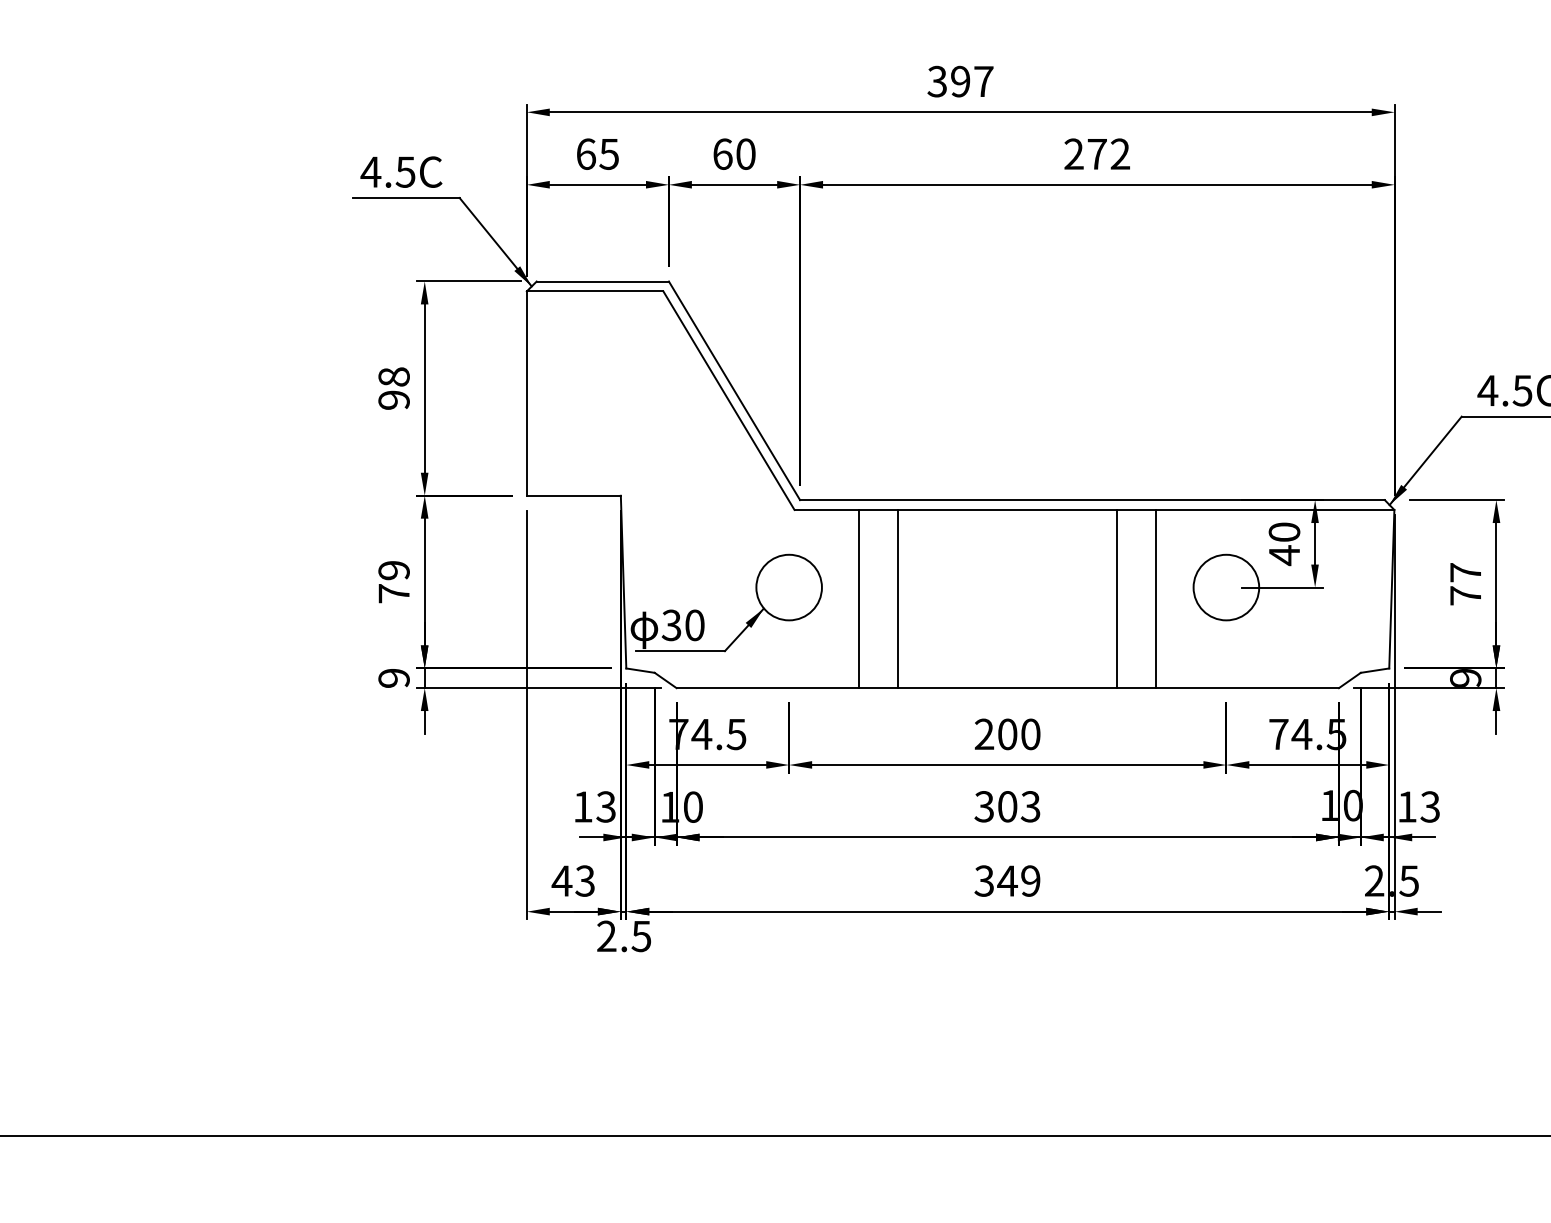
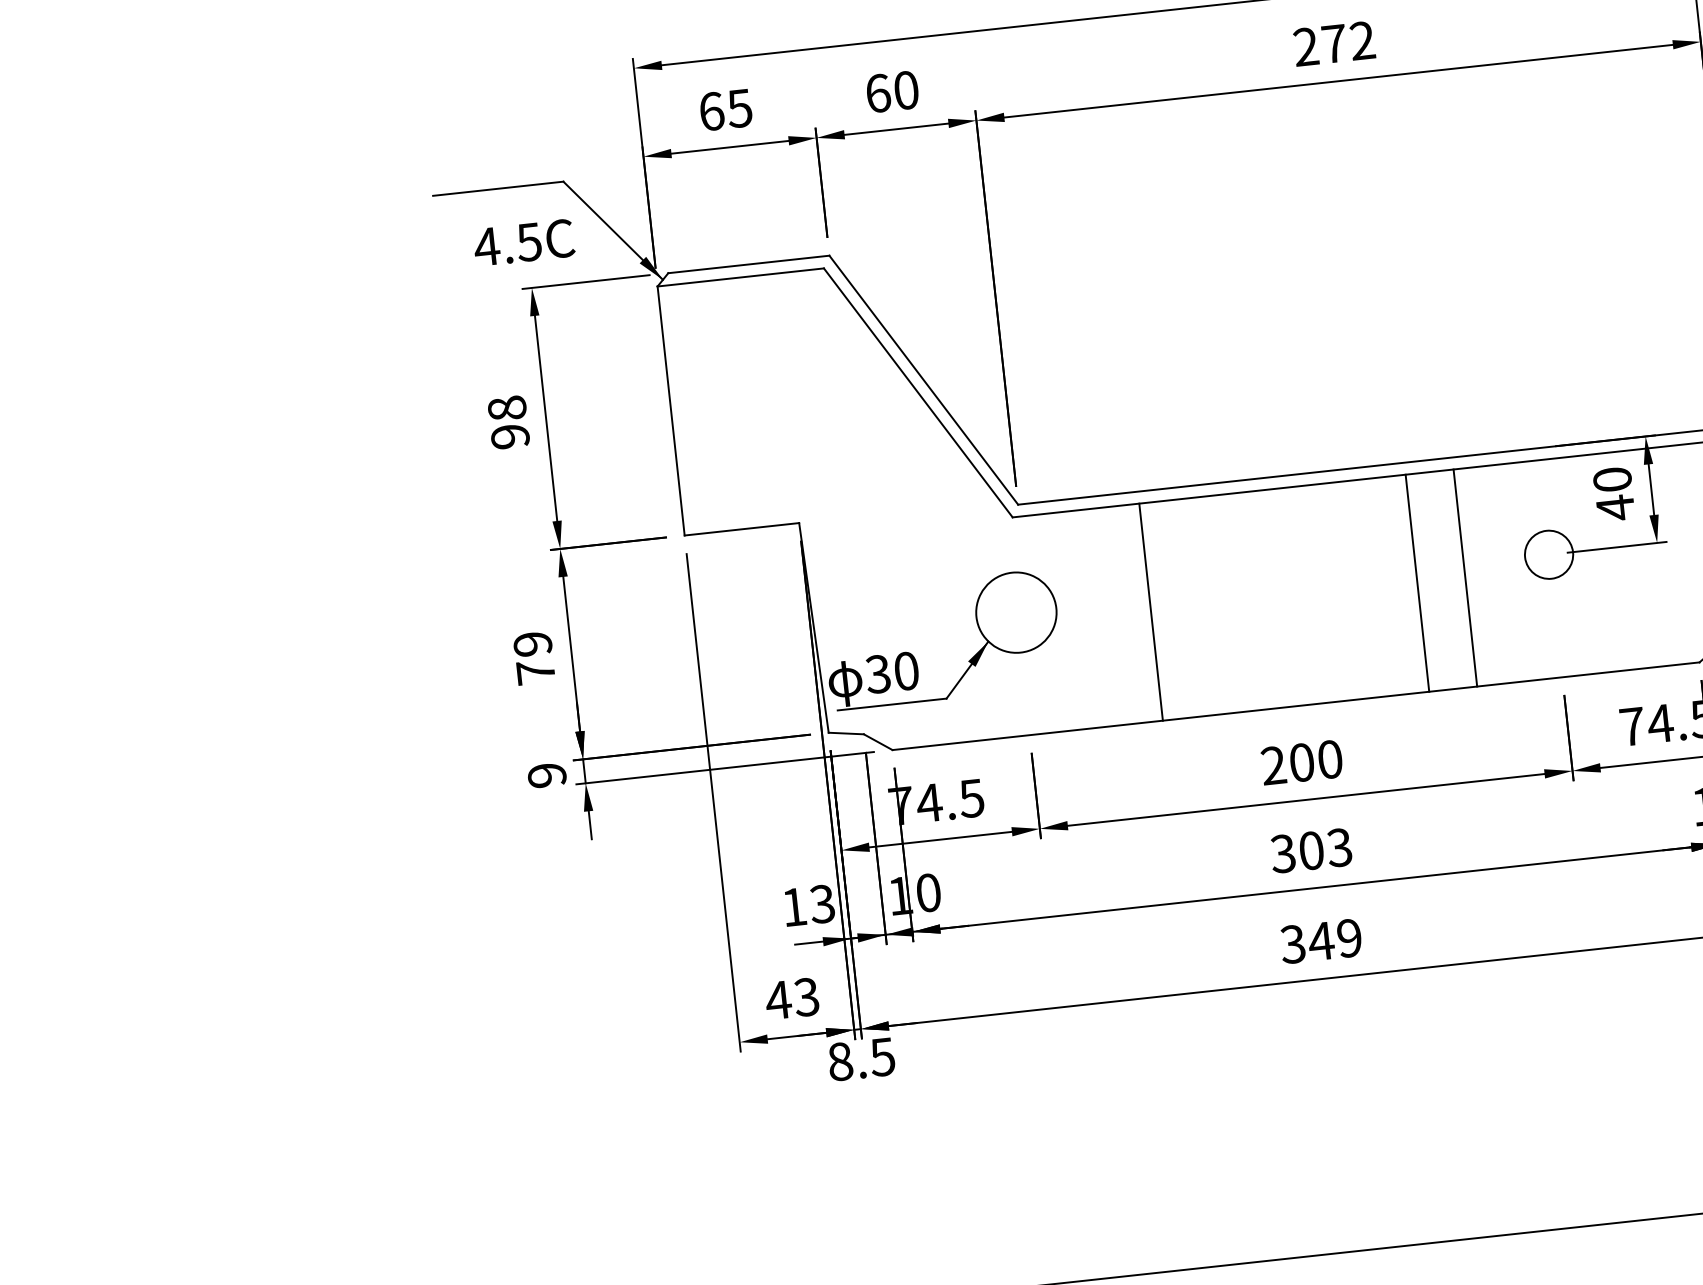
text: (401, 171) -> (524, 241), moved
circle: (1226, 587) -> (1549, 554), size x0.6
line: (859, 598) -> (1103, 616), removed
text: (606, 936) -> (840, 1061), 2.5 -> 8.5

